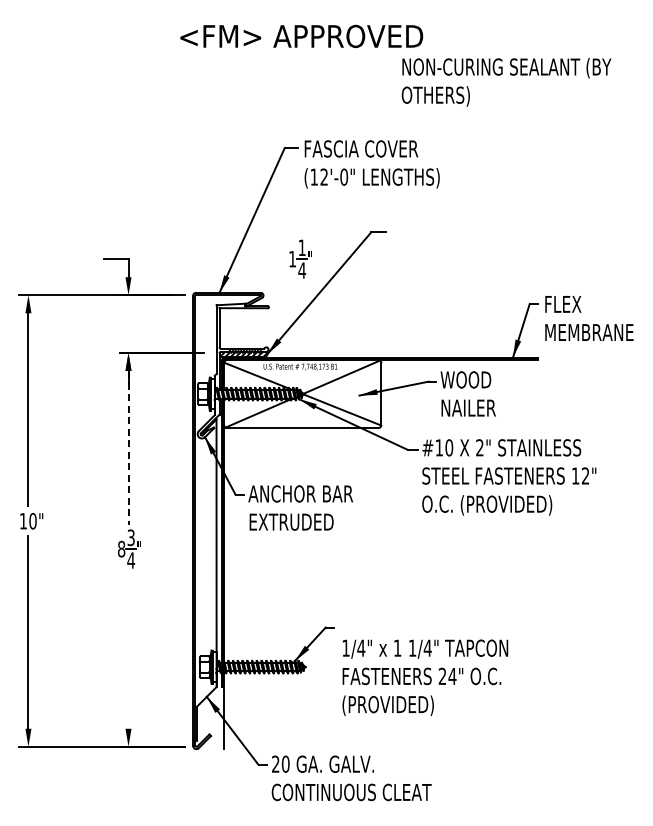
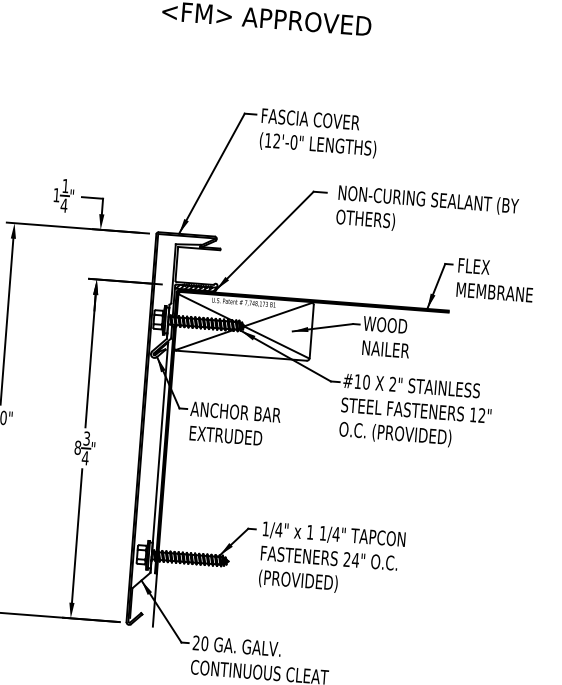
text: (506, 82) -> (427, 212), moved
part: (300, 258) -> (63, 195), moved
line: (128, 447) -> (90, 360), dashed -> solid
line: (128, 650) -> (77, 535), added
text: (425, 677) -> (332, 559), moved

